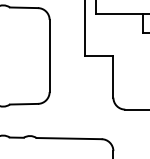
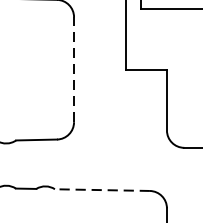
line: (49, 56) -> (73, 70), solid -> dashed
line: (69, 138) -> (102, 189), solid -> dashed

